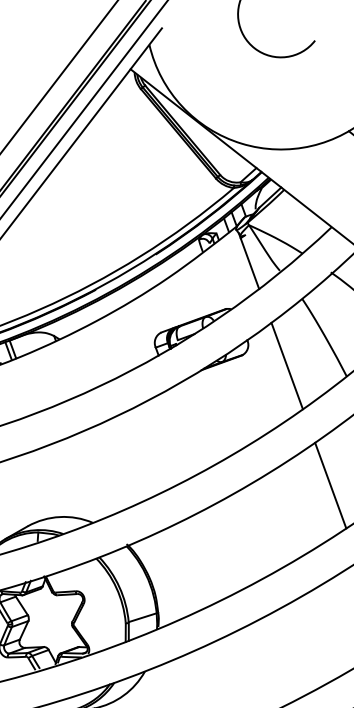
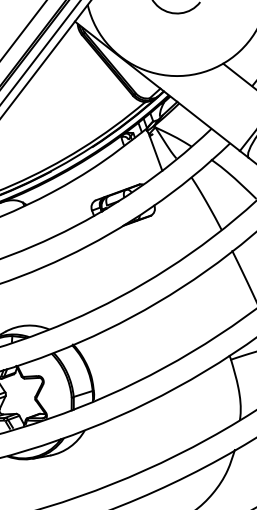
line: (287, 365) -> (181, 222), removed
line: (330, 485) -> (210, 304), removed

